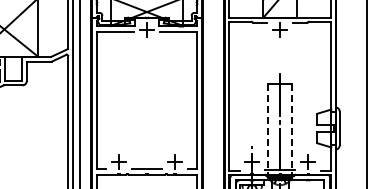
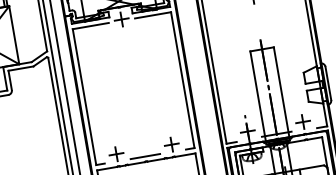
line: (268, 131) -> (258, 98), dashed -> solid
line: (292, 131) -> (282, 94), dashed -> solid

